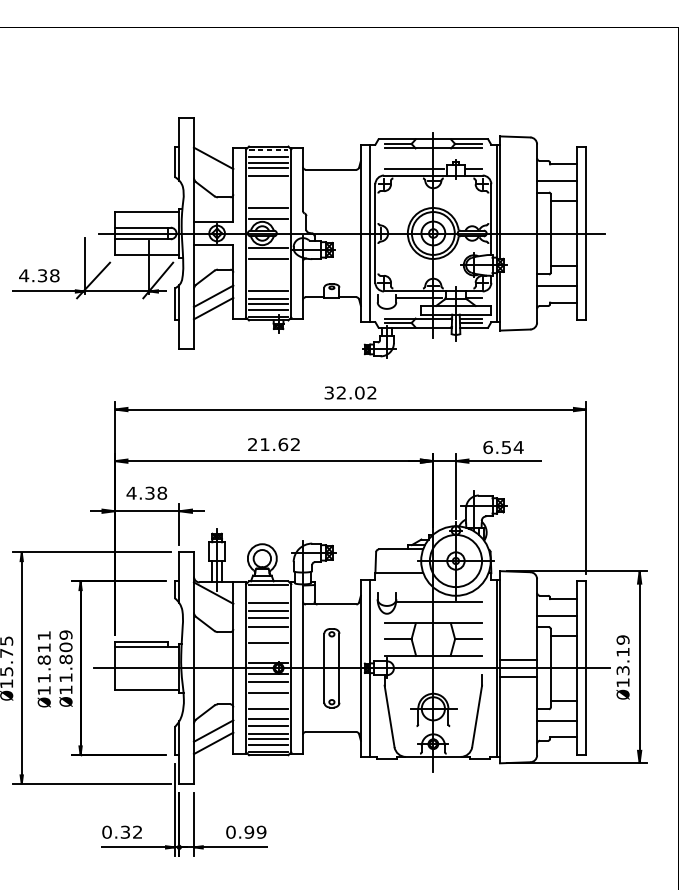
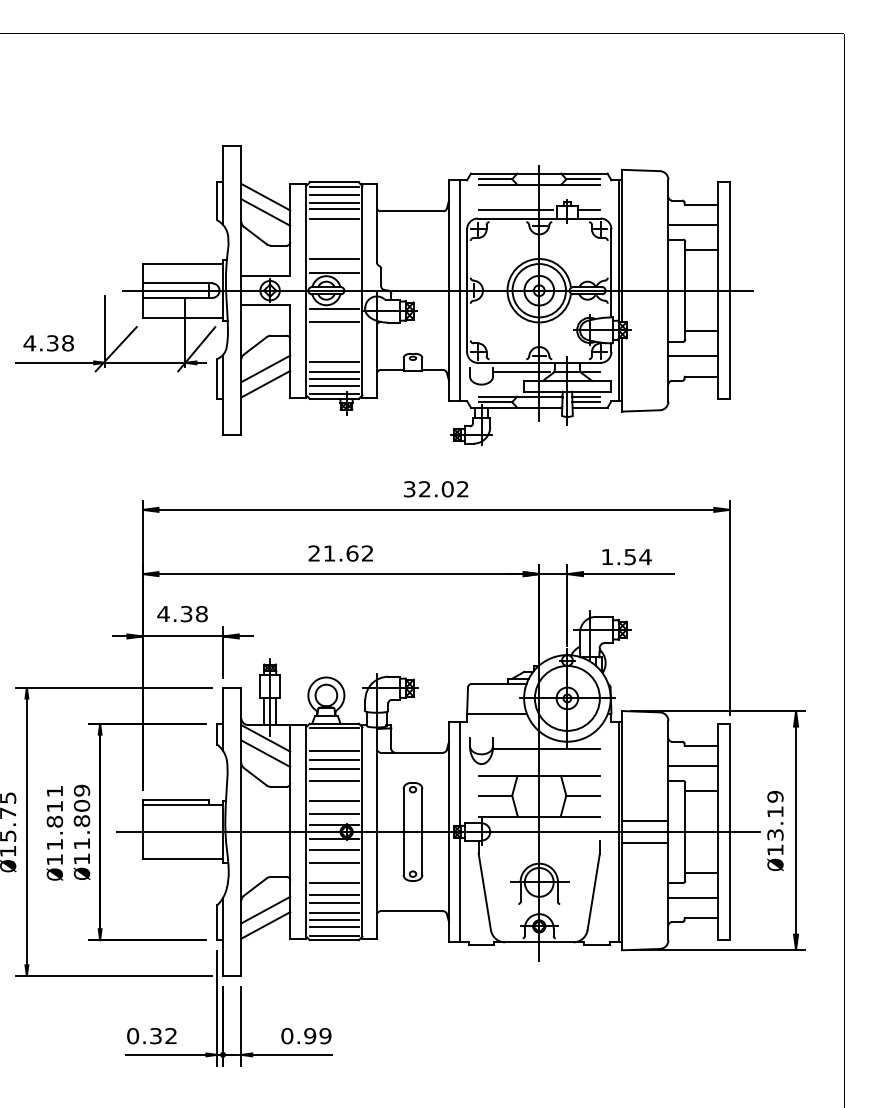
line: (268, 150) -> (334, 187), dashed -> solid
line: (213, 170) -> (265, 212), added
text: (488, 447) -> (607, 556), 6.54 -> 1.54
line: (213, 605) -> (265, 753), added
line: (268, 654) -> (333, 814), added

